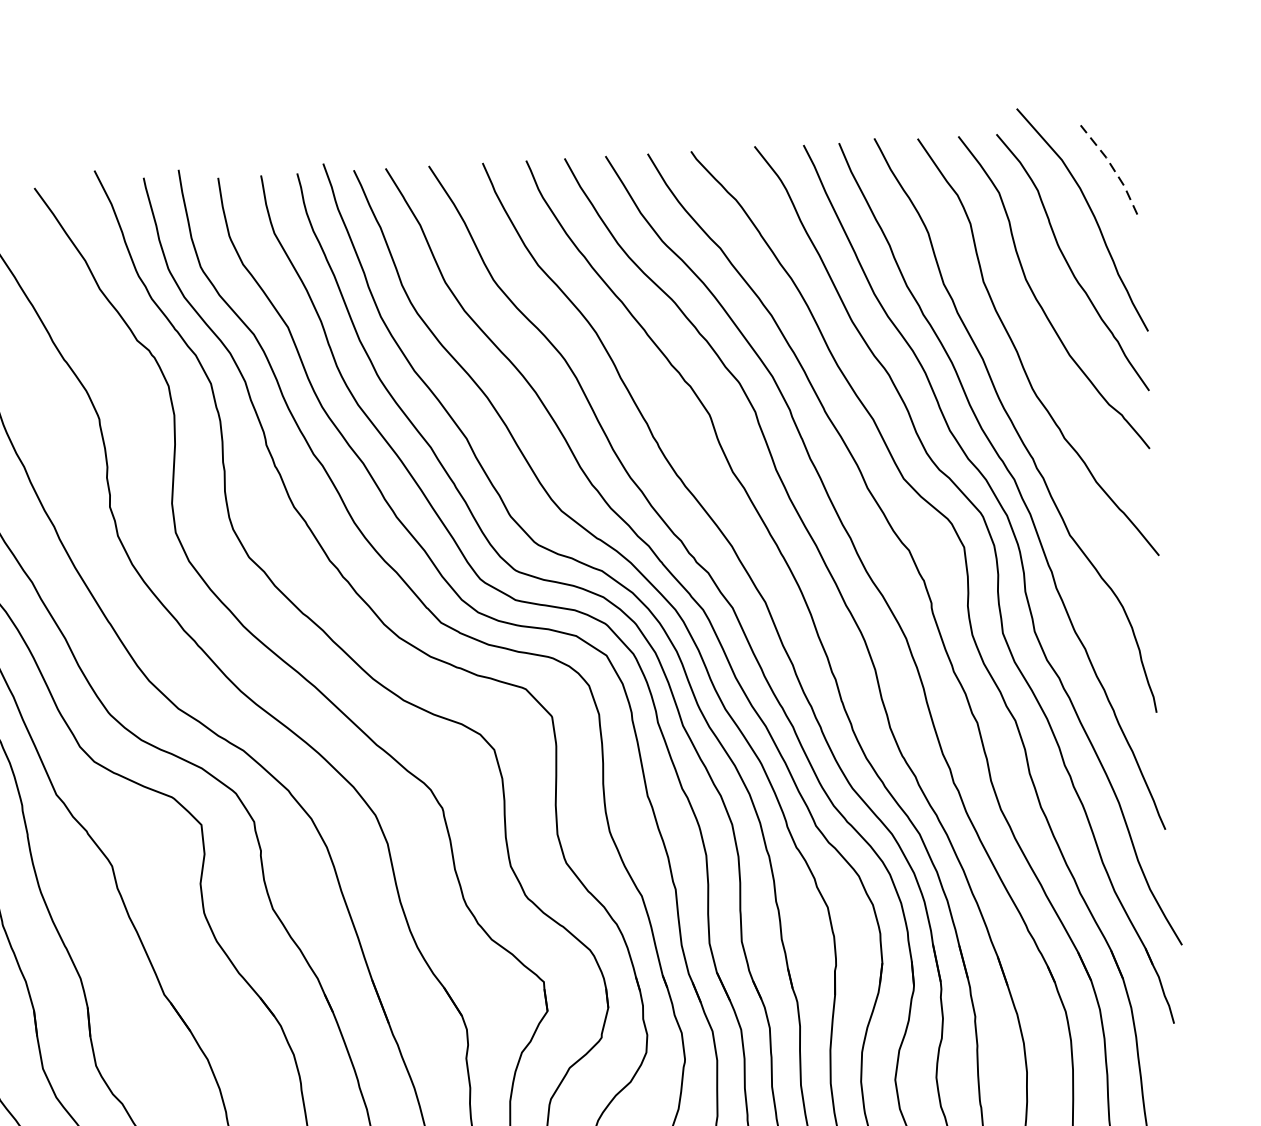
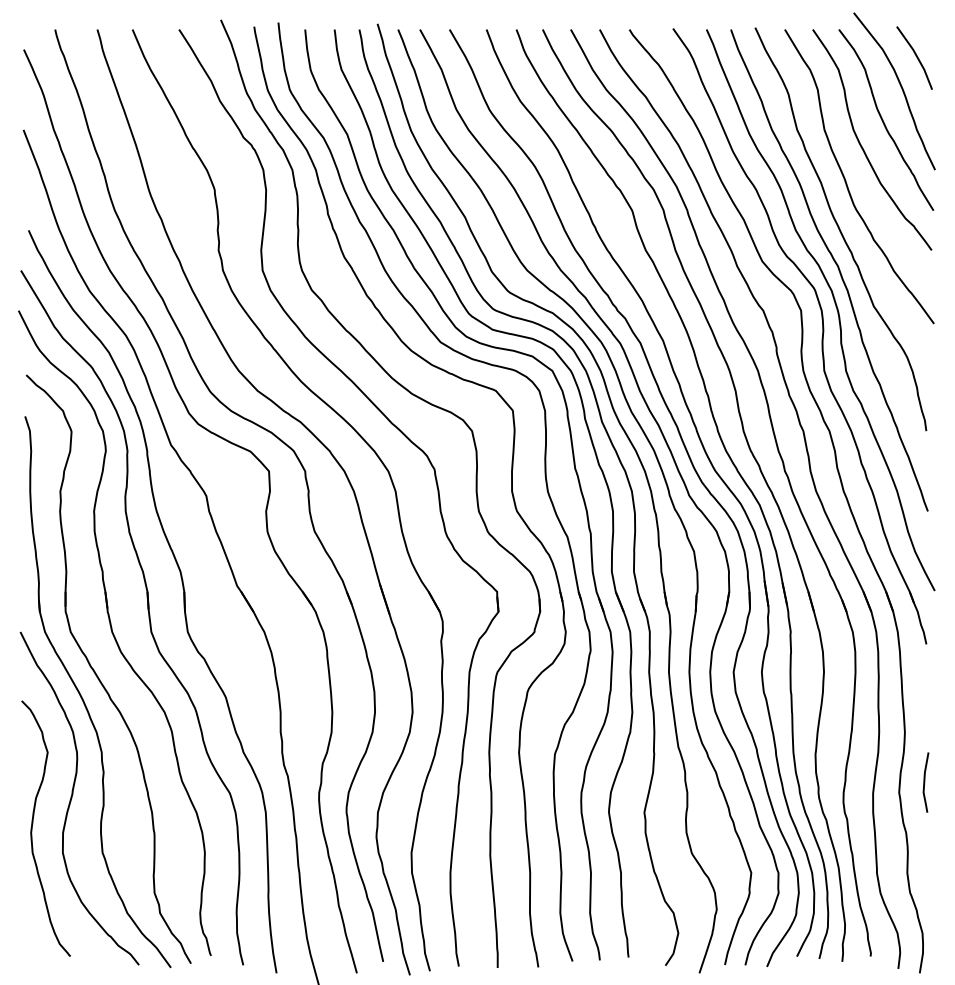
line: (1113, 167) -> (917, 56), dashed -> solid

